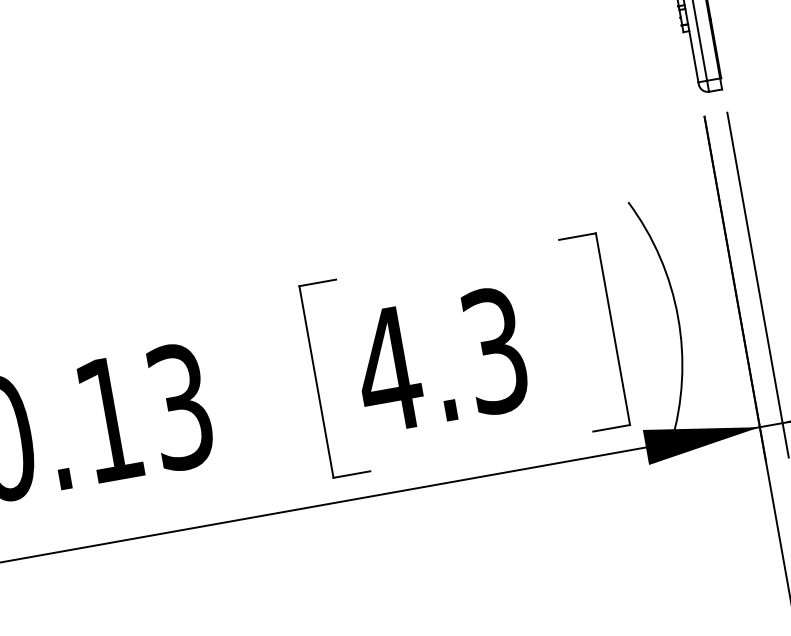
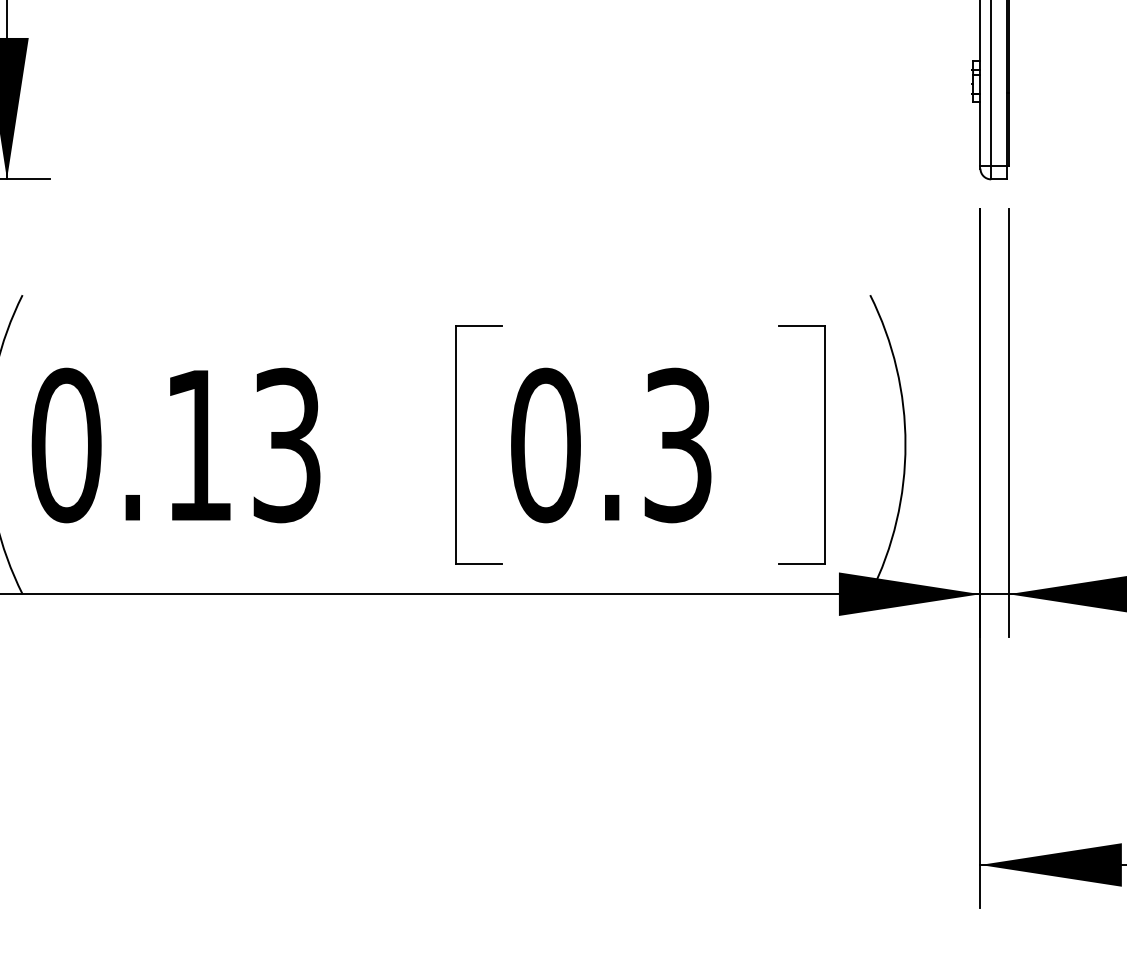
text: (388, 369) -> (545, 445), 4.3 -> 0.3

